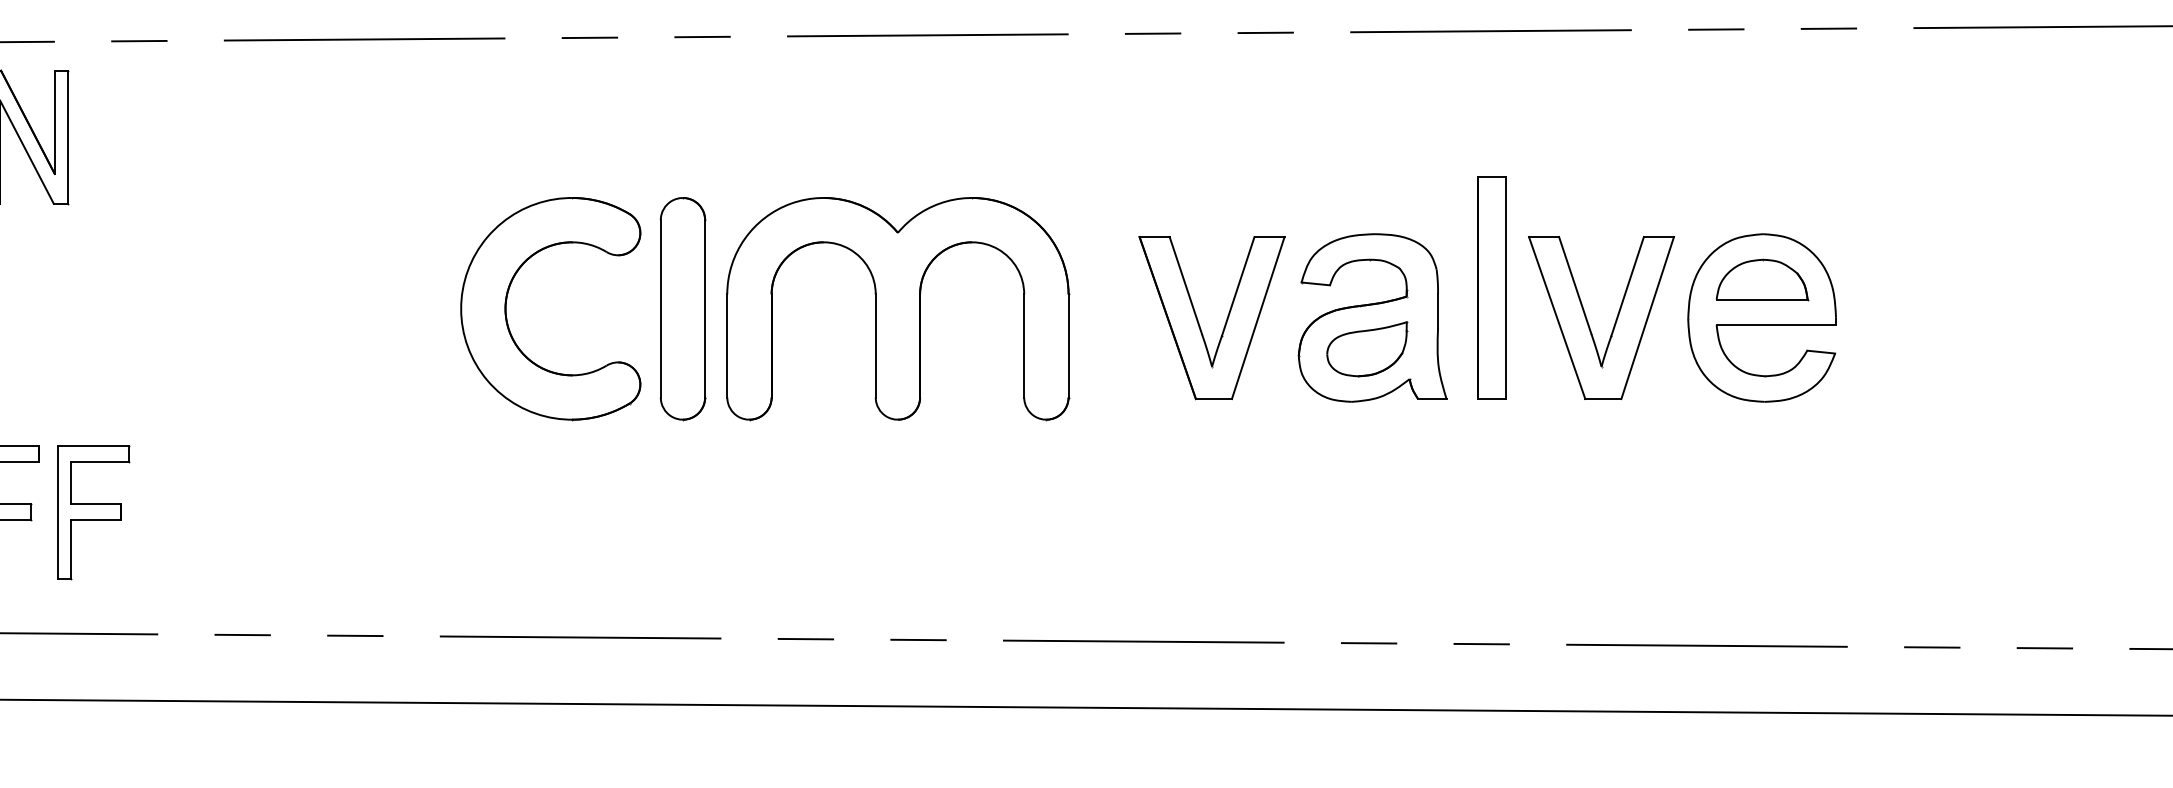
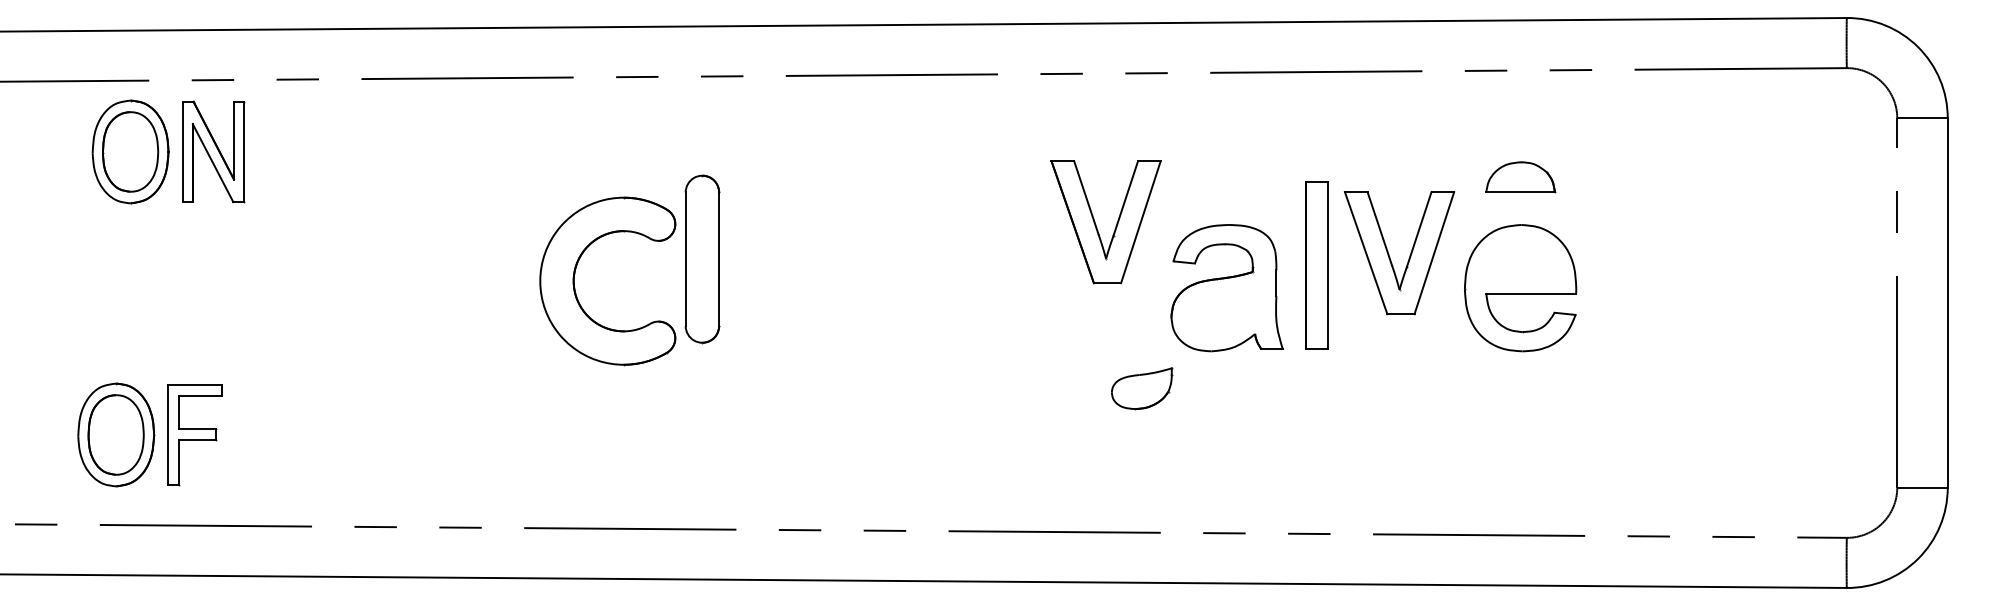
part: (1762, 279) -> (1520, 177), moved
part: (683, 309) -> (702, 259), moved
part: (898, 309) -> (869, 281), removed
part: (1199, 321) -> (1096, 224), moved
part: (1589, 323) -> (1390, 257), moved
part: (1367, 348) -> (1142, 388), moved
part: (93, 513) -> (263, 435), removed

